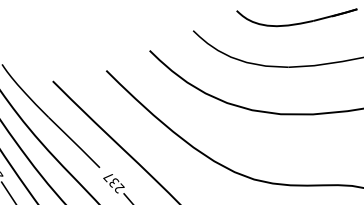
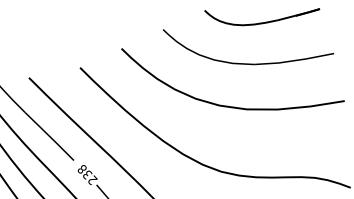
text: (107, 177) -> (81, 169), 237 -> 238

